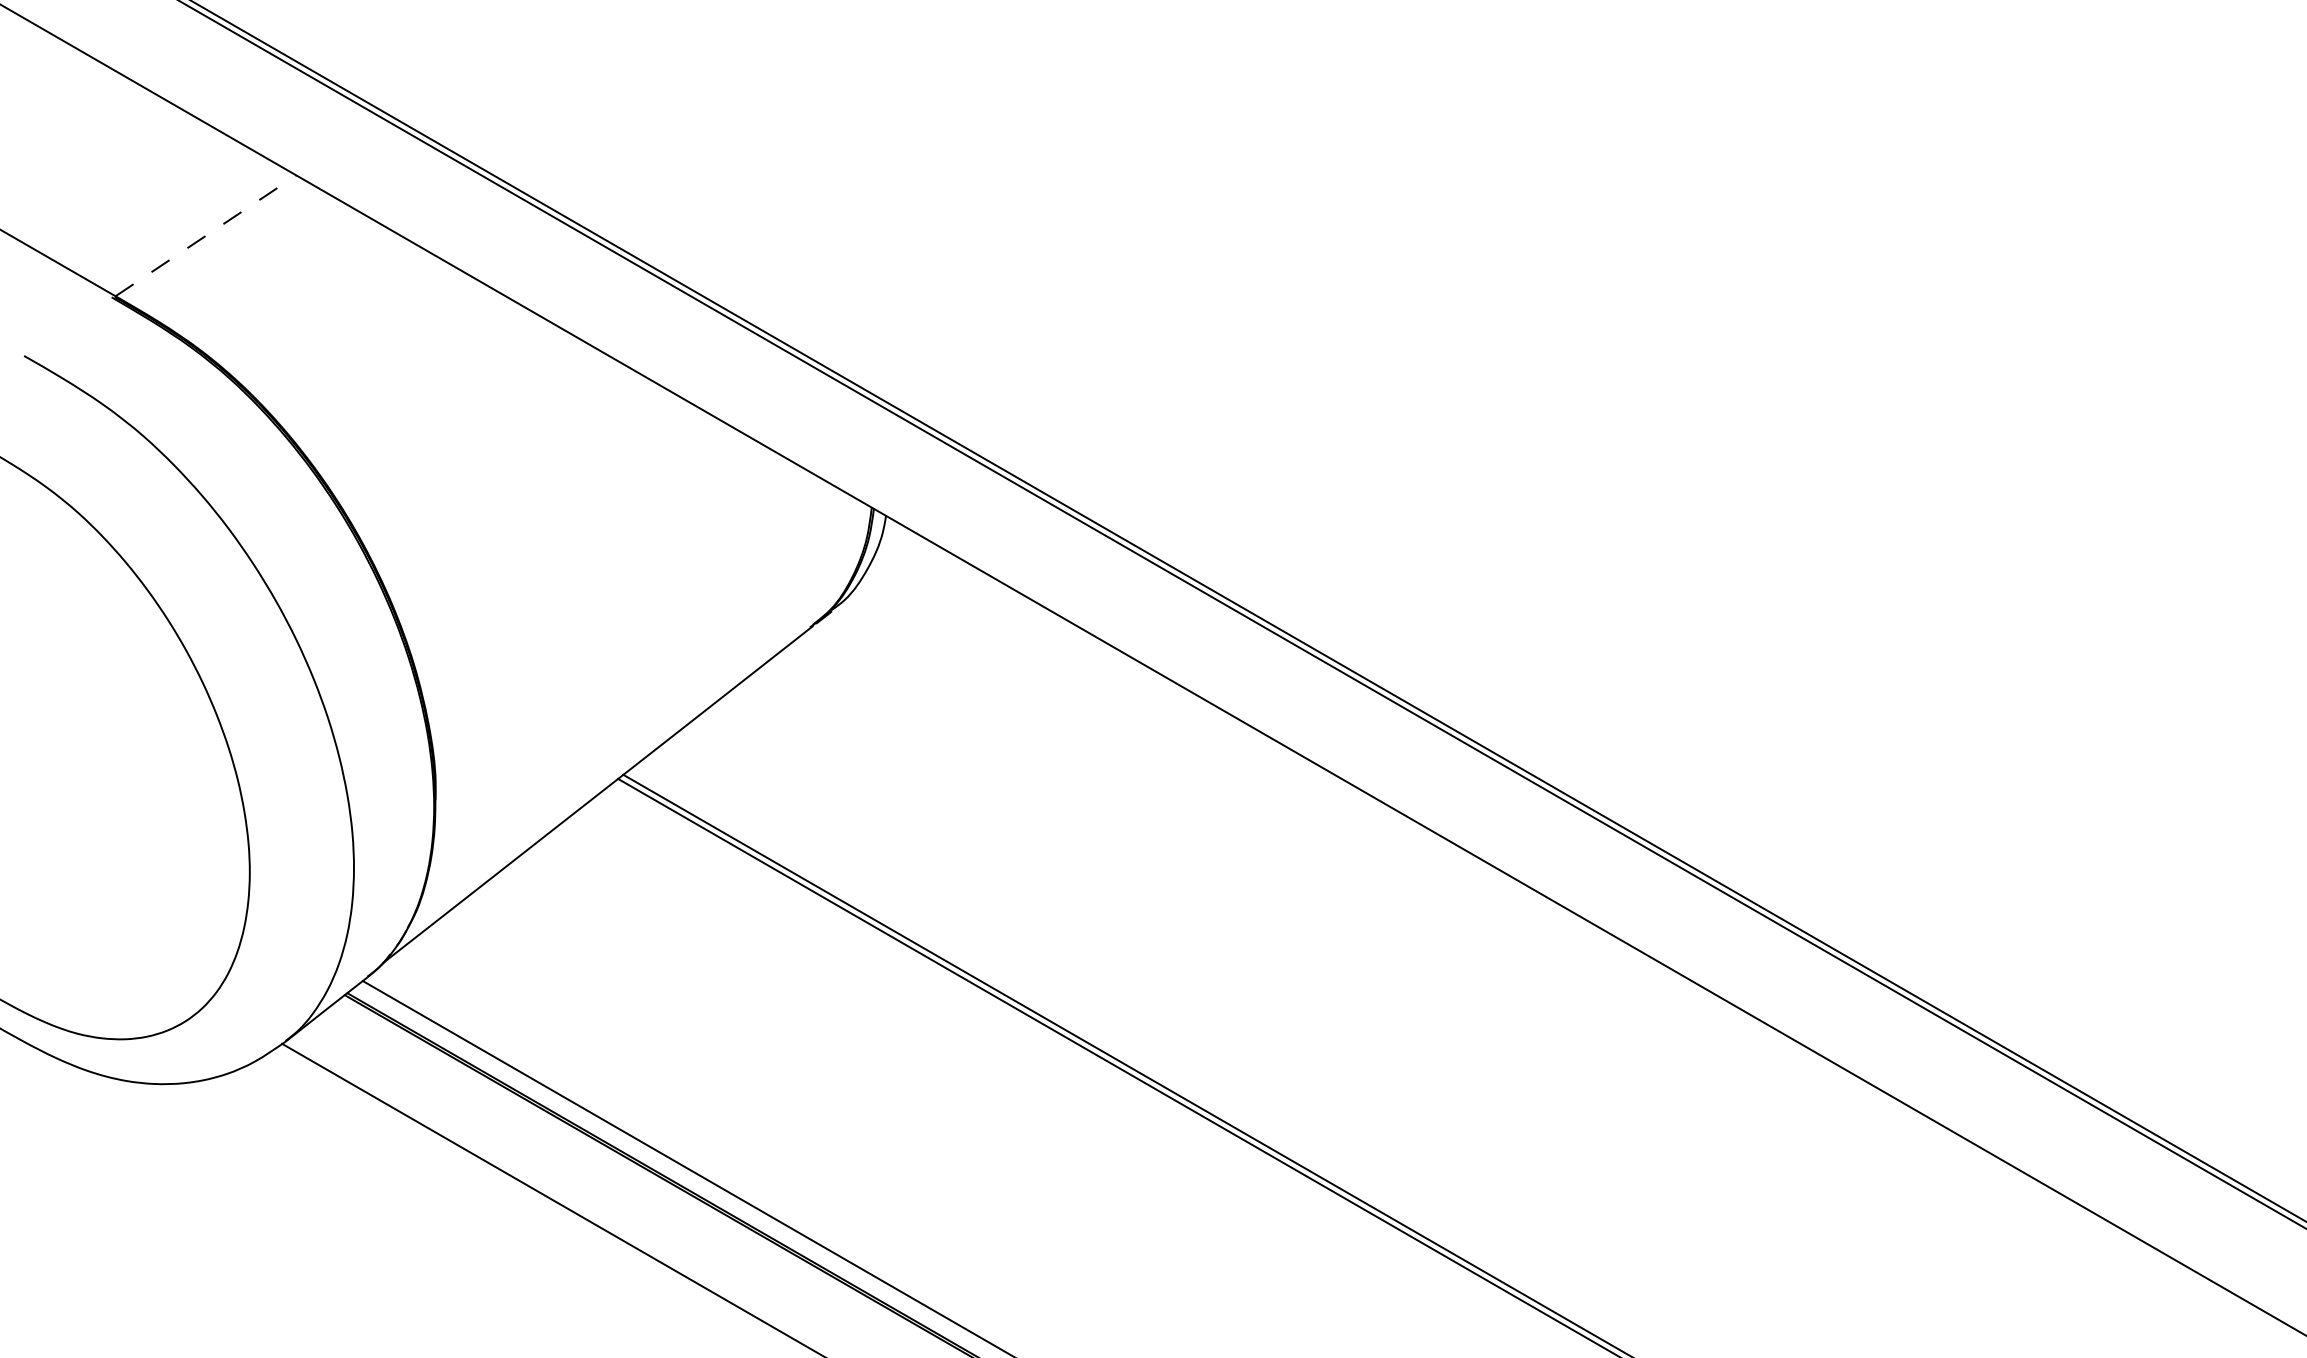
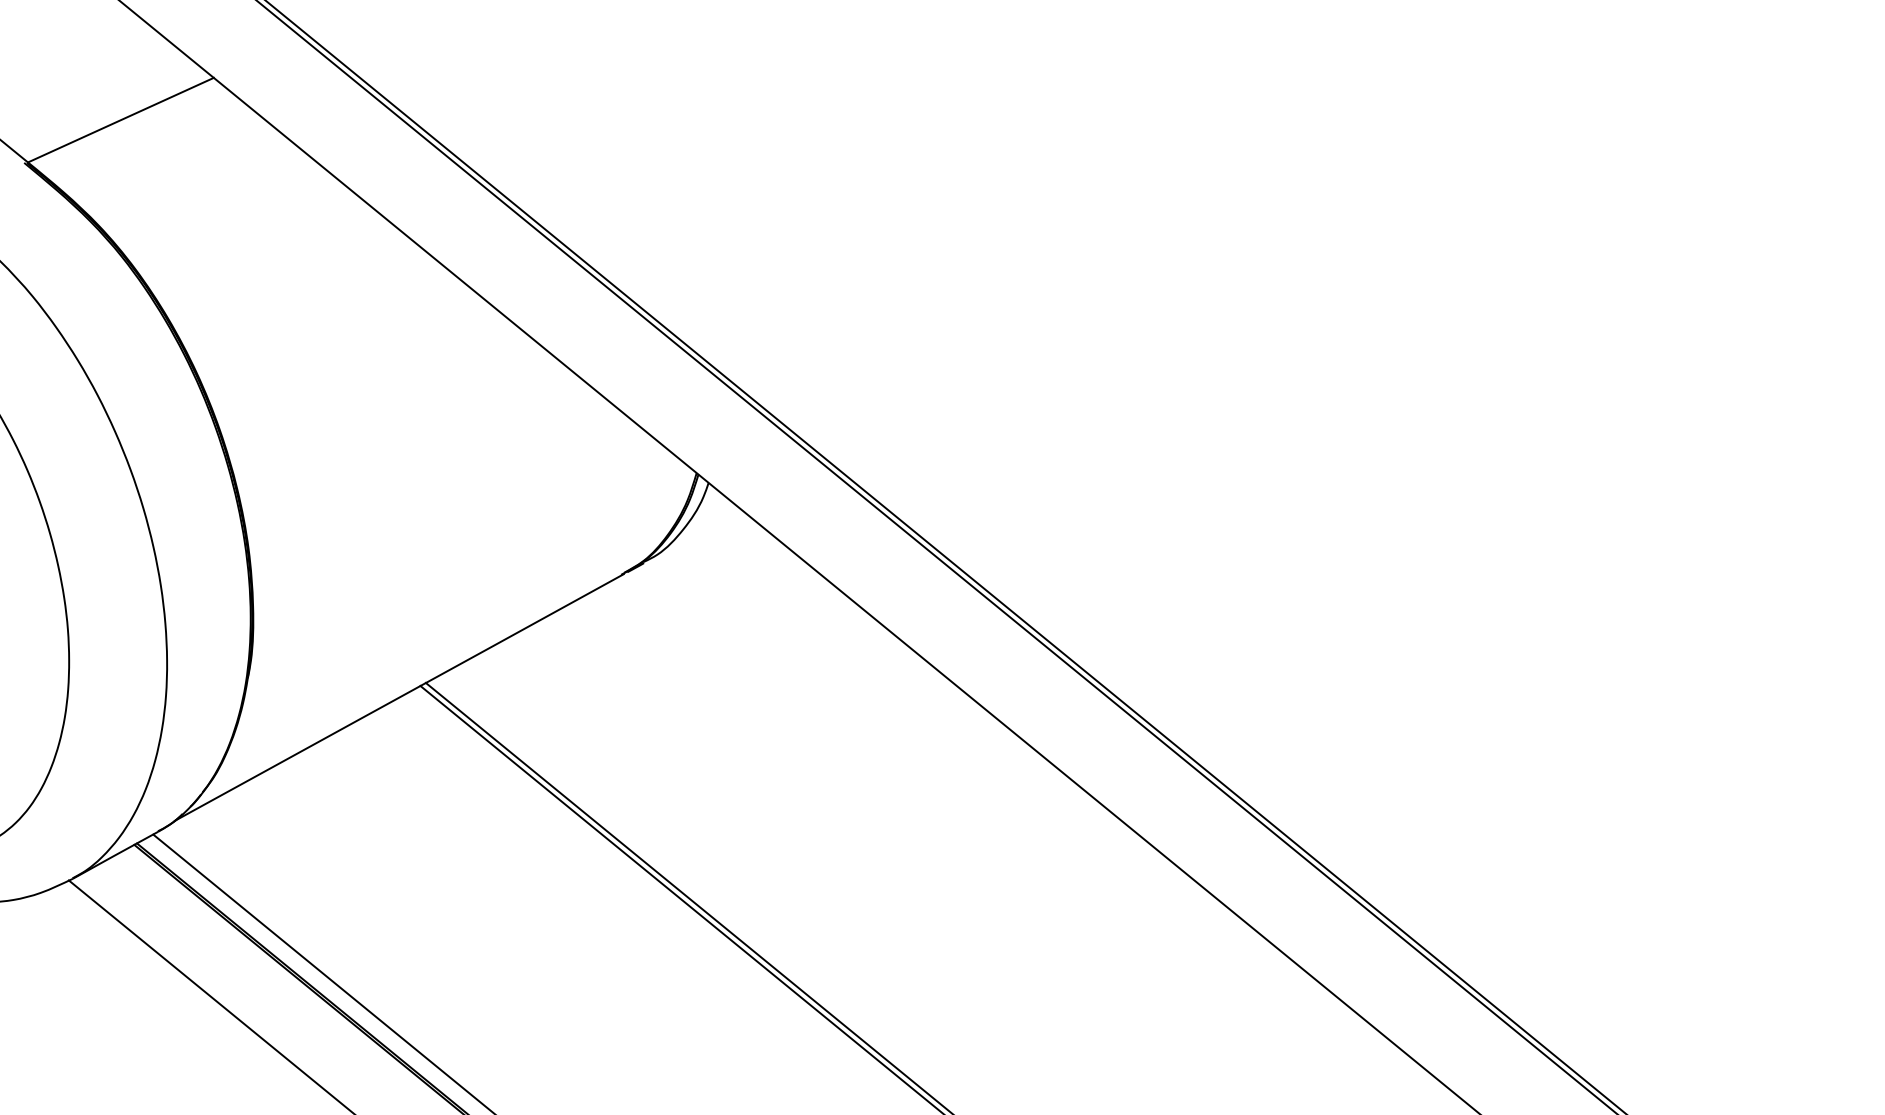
line: (205, 235) -> (120, 119), dashed -> solid

